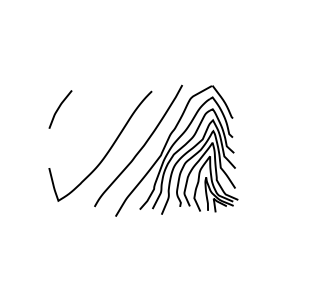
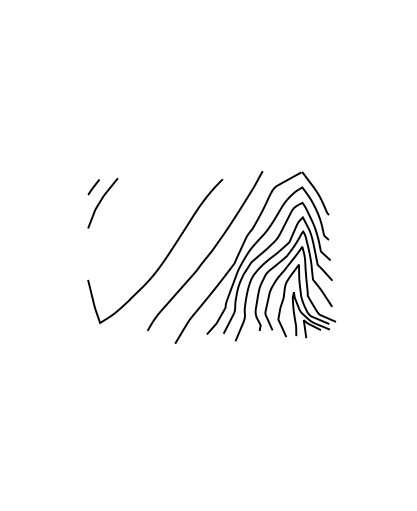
line: (53, 97) -> (93, 187), added

